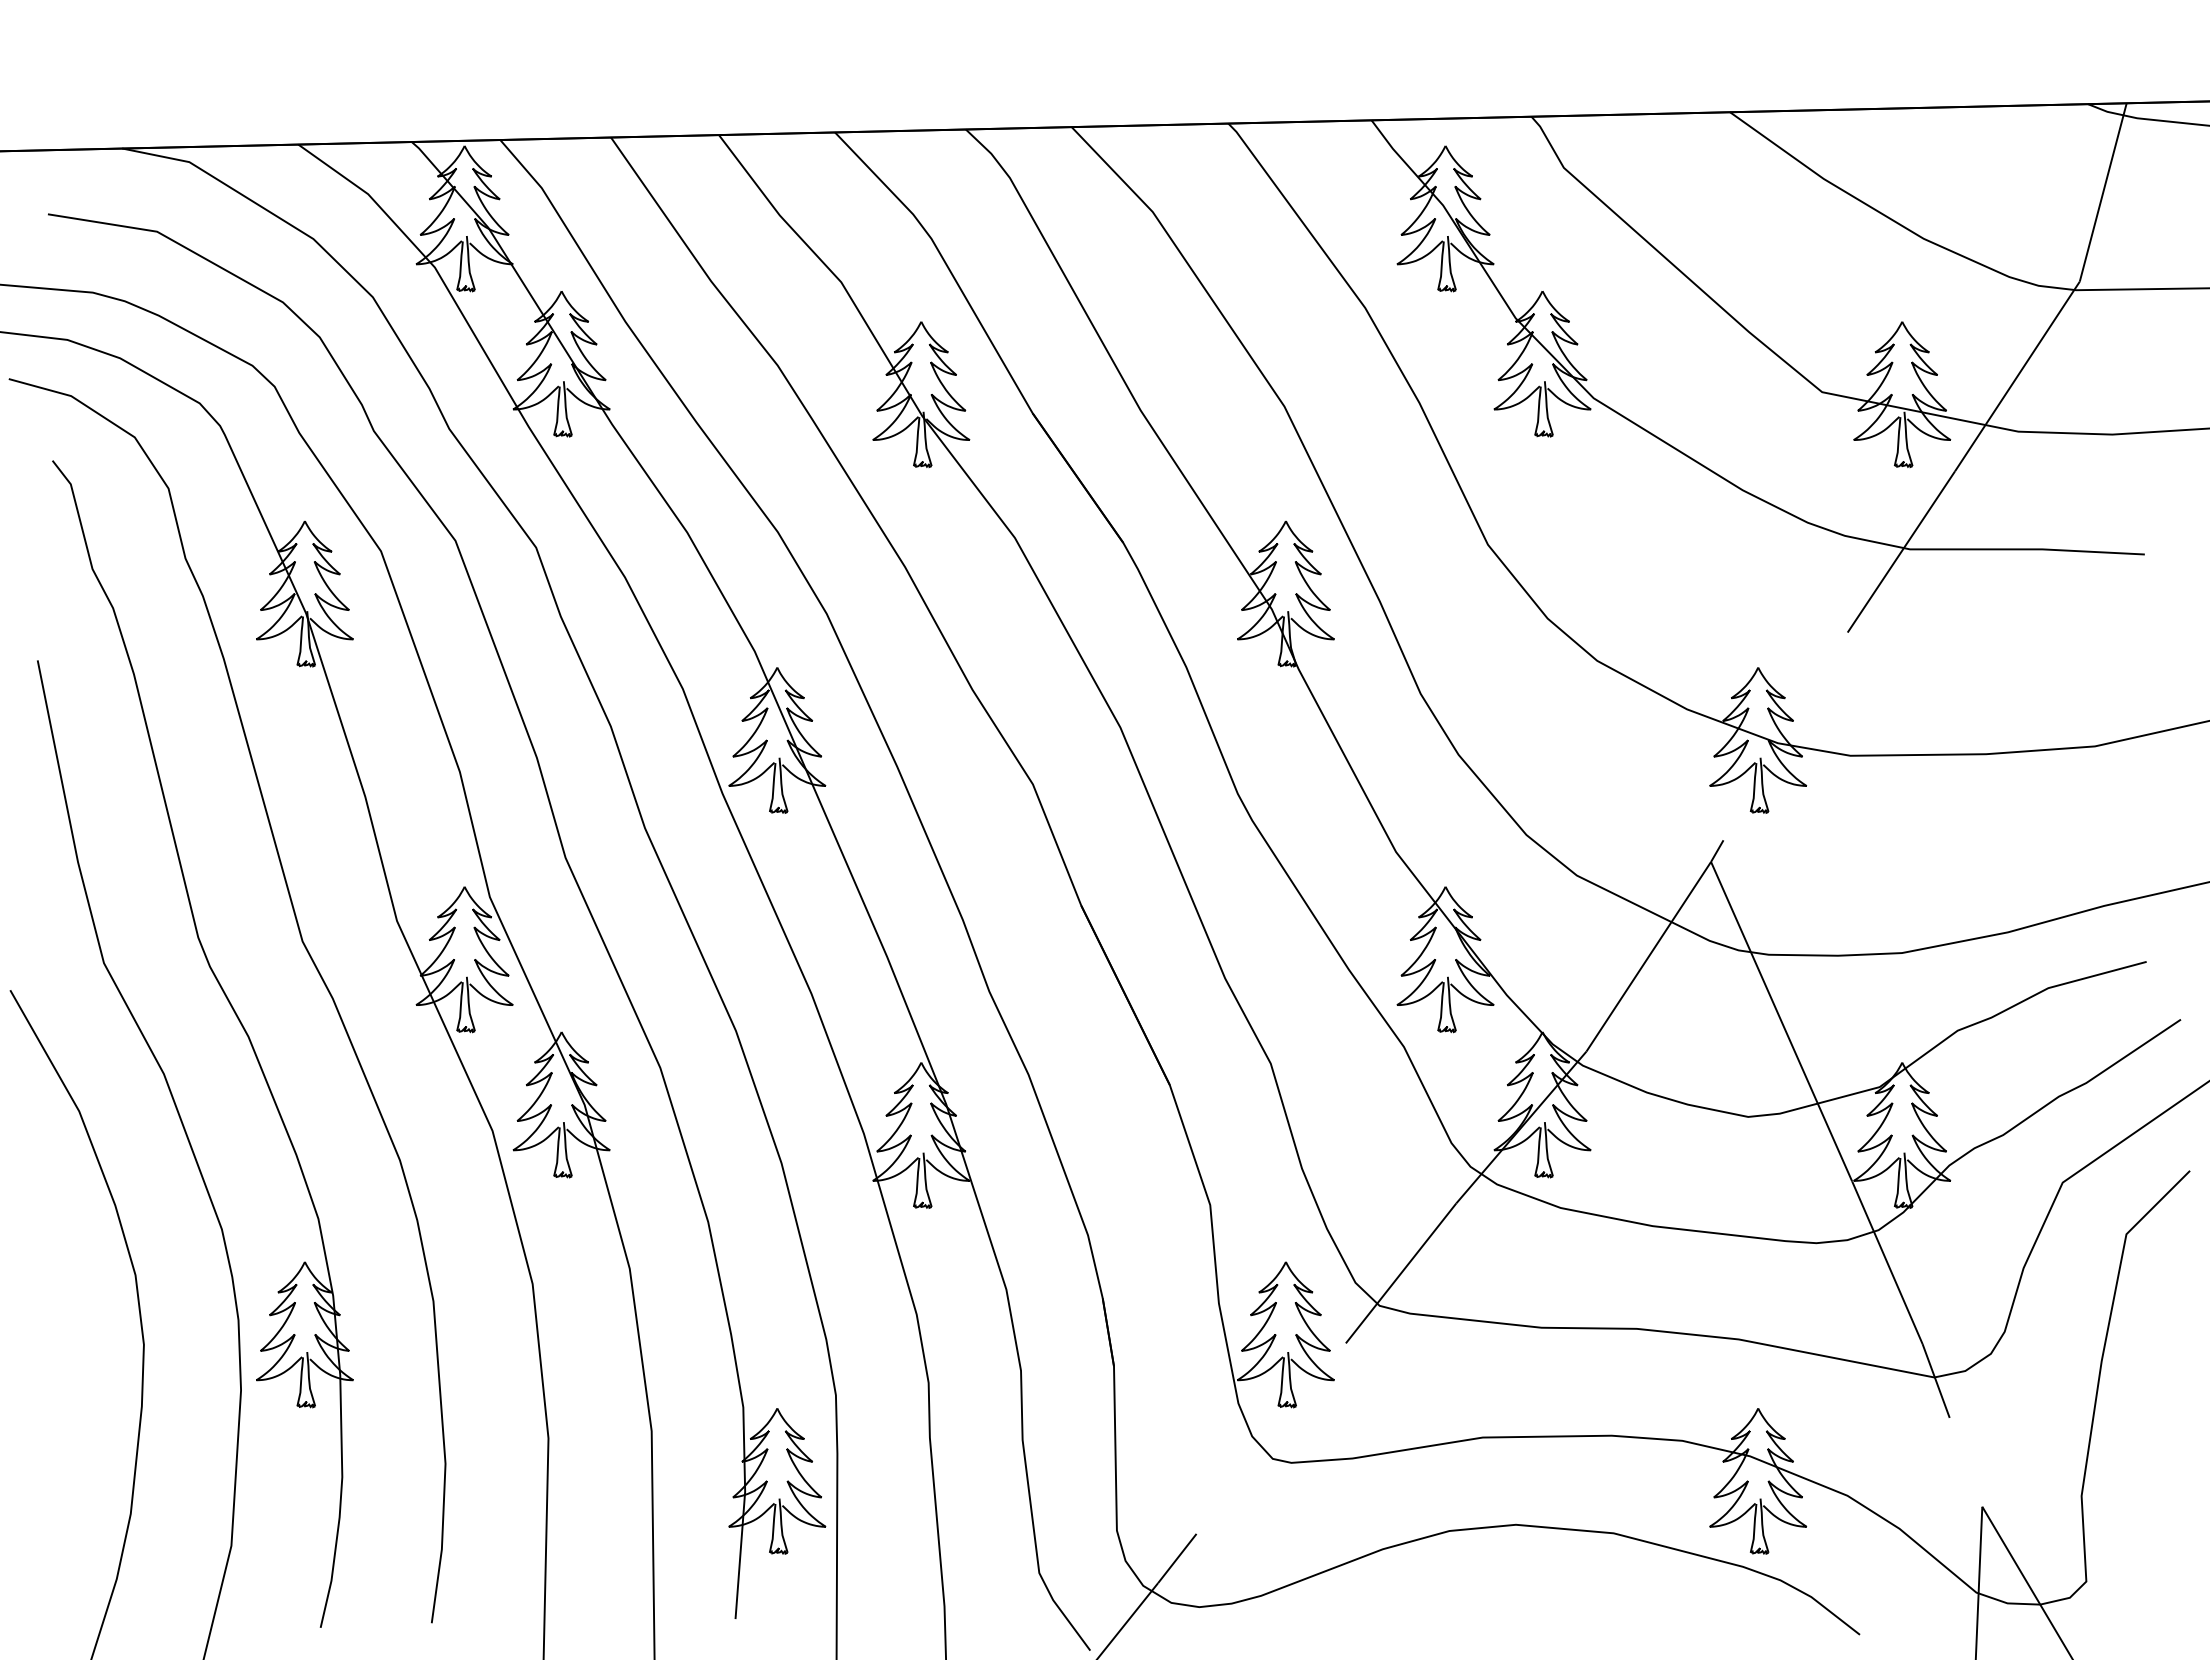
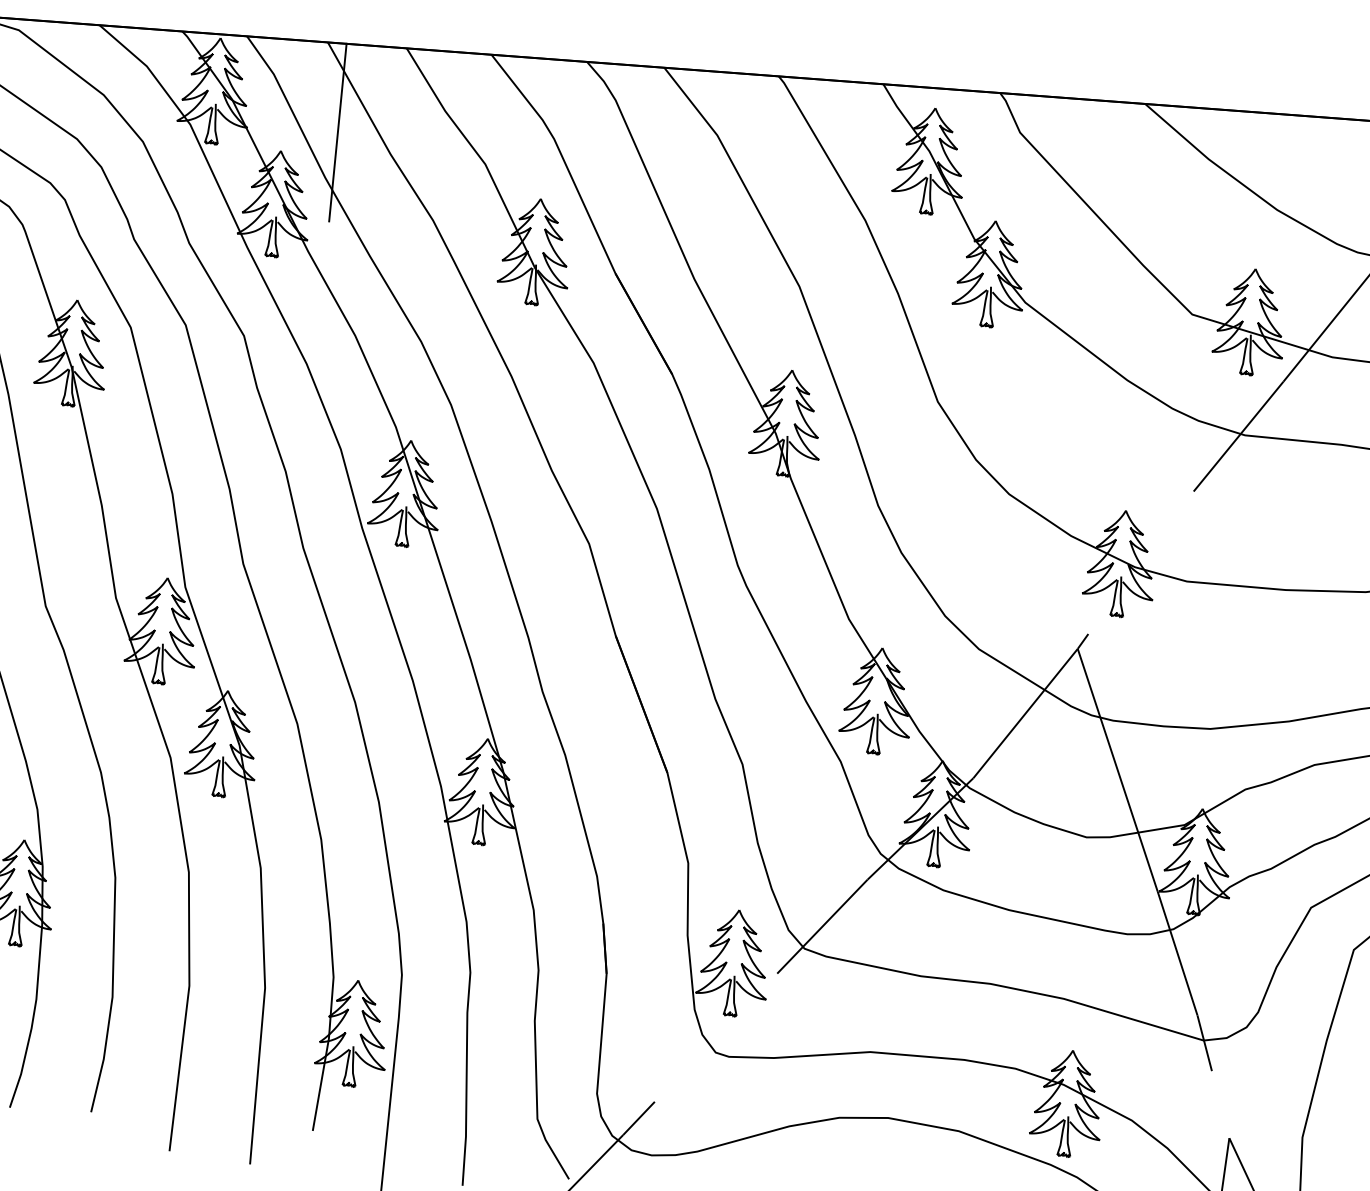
line: (636, 258) -> (337, 132), added

